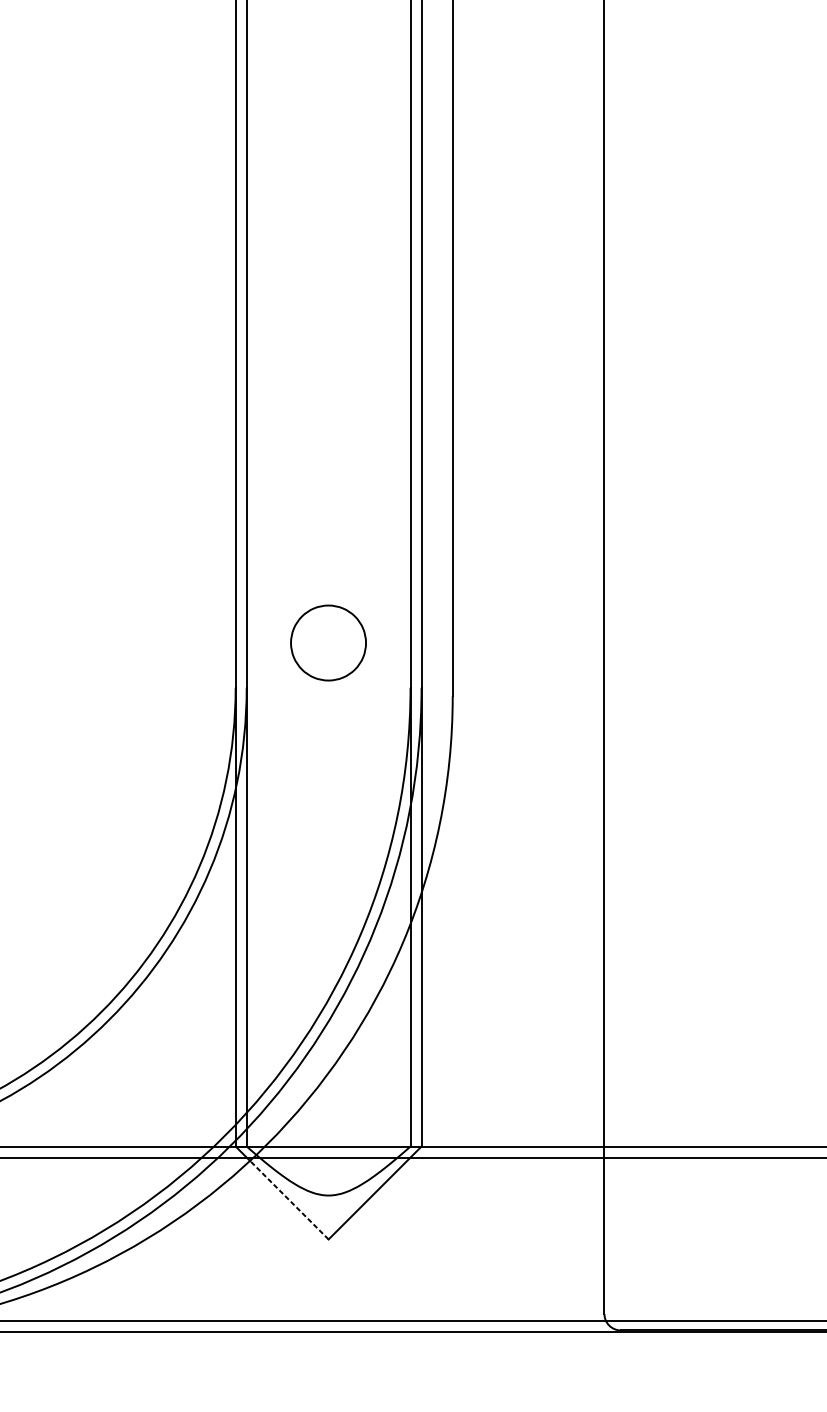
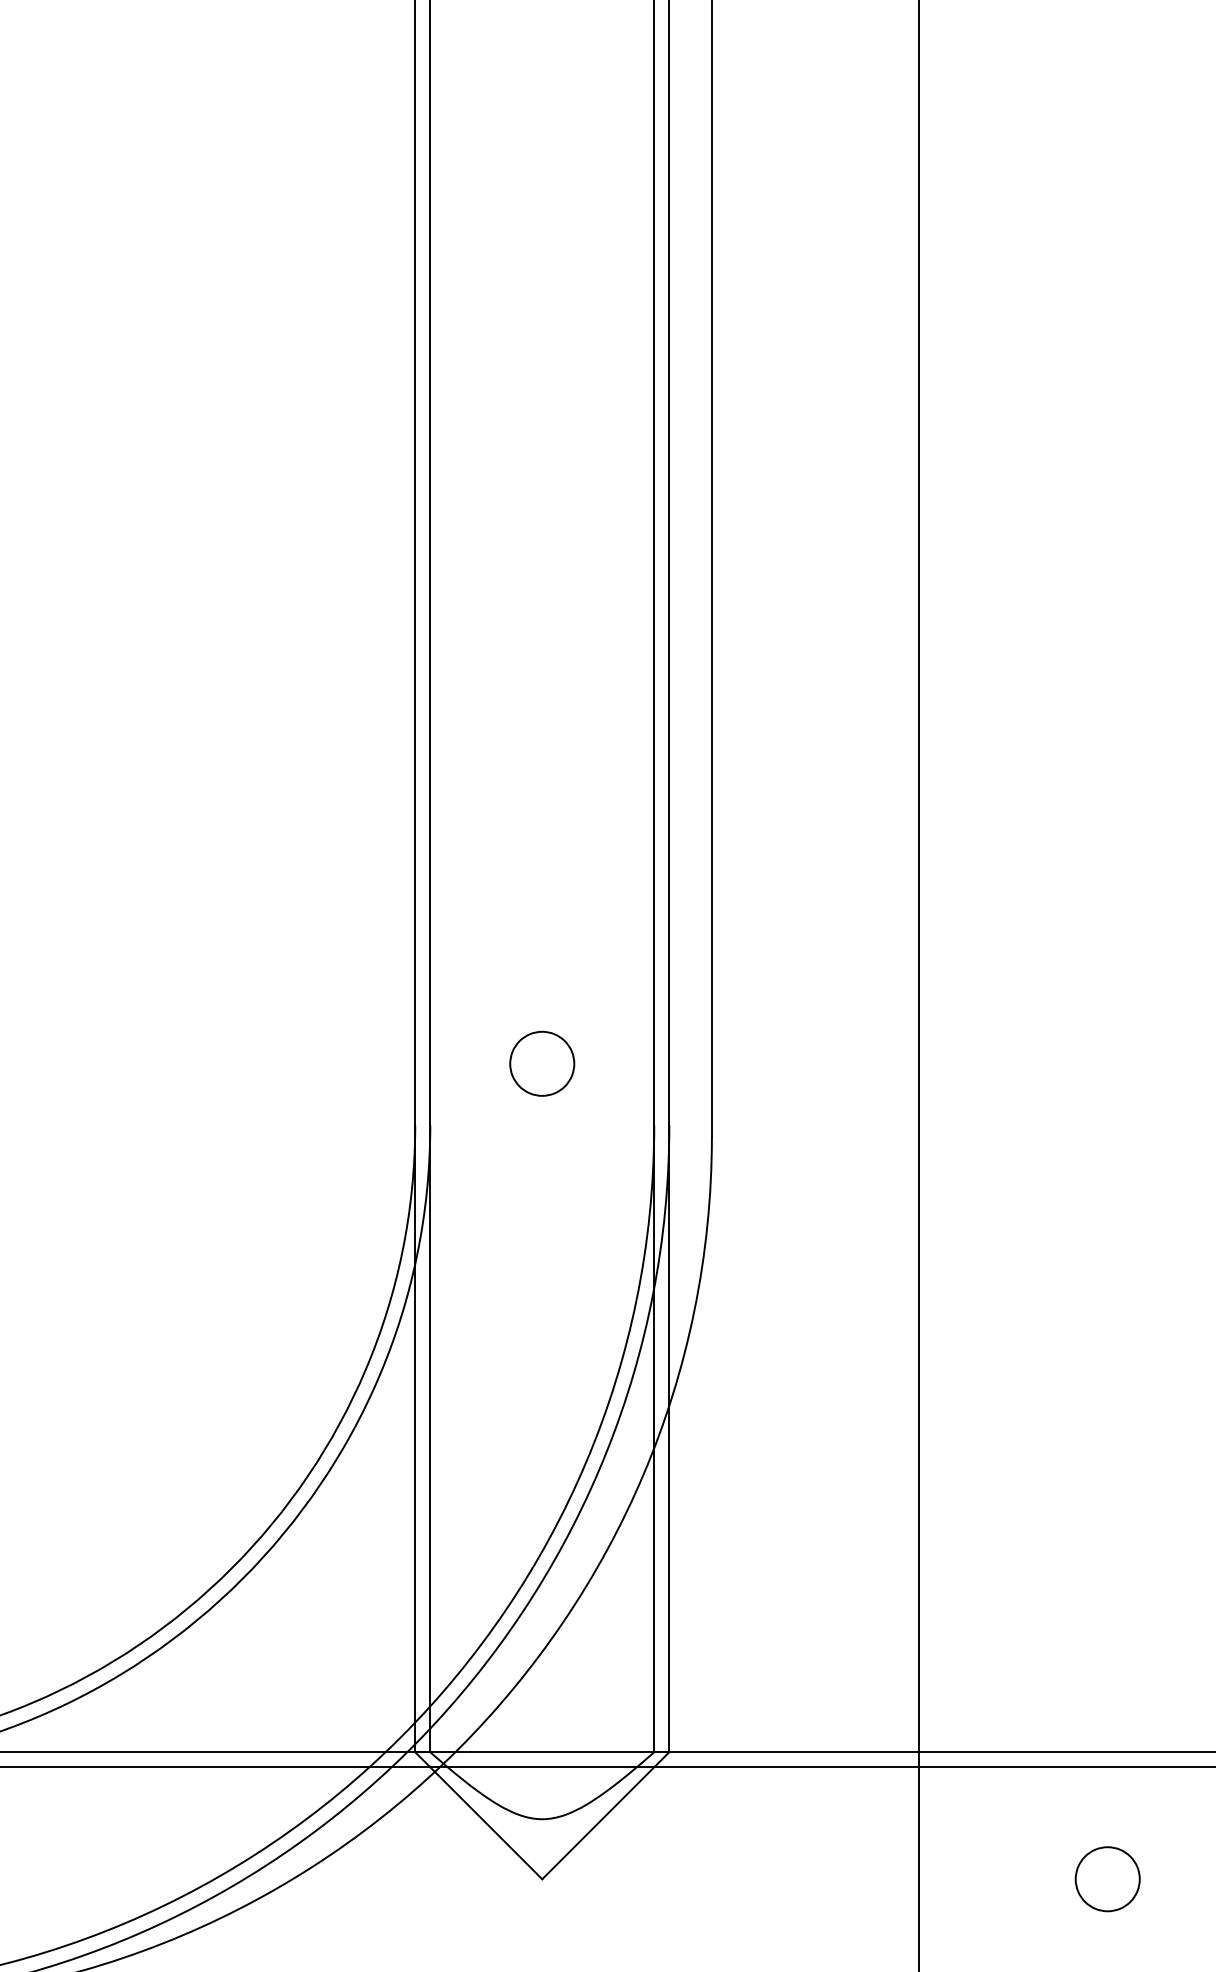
part: (328, 642) -> (542, 1063), size x0.62
line: (289, 1200) -> (488, 1825), dashed -> solid
part: (742, 1239) -> (1107, 1879), added

